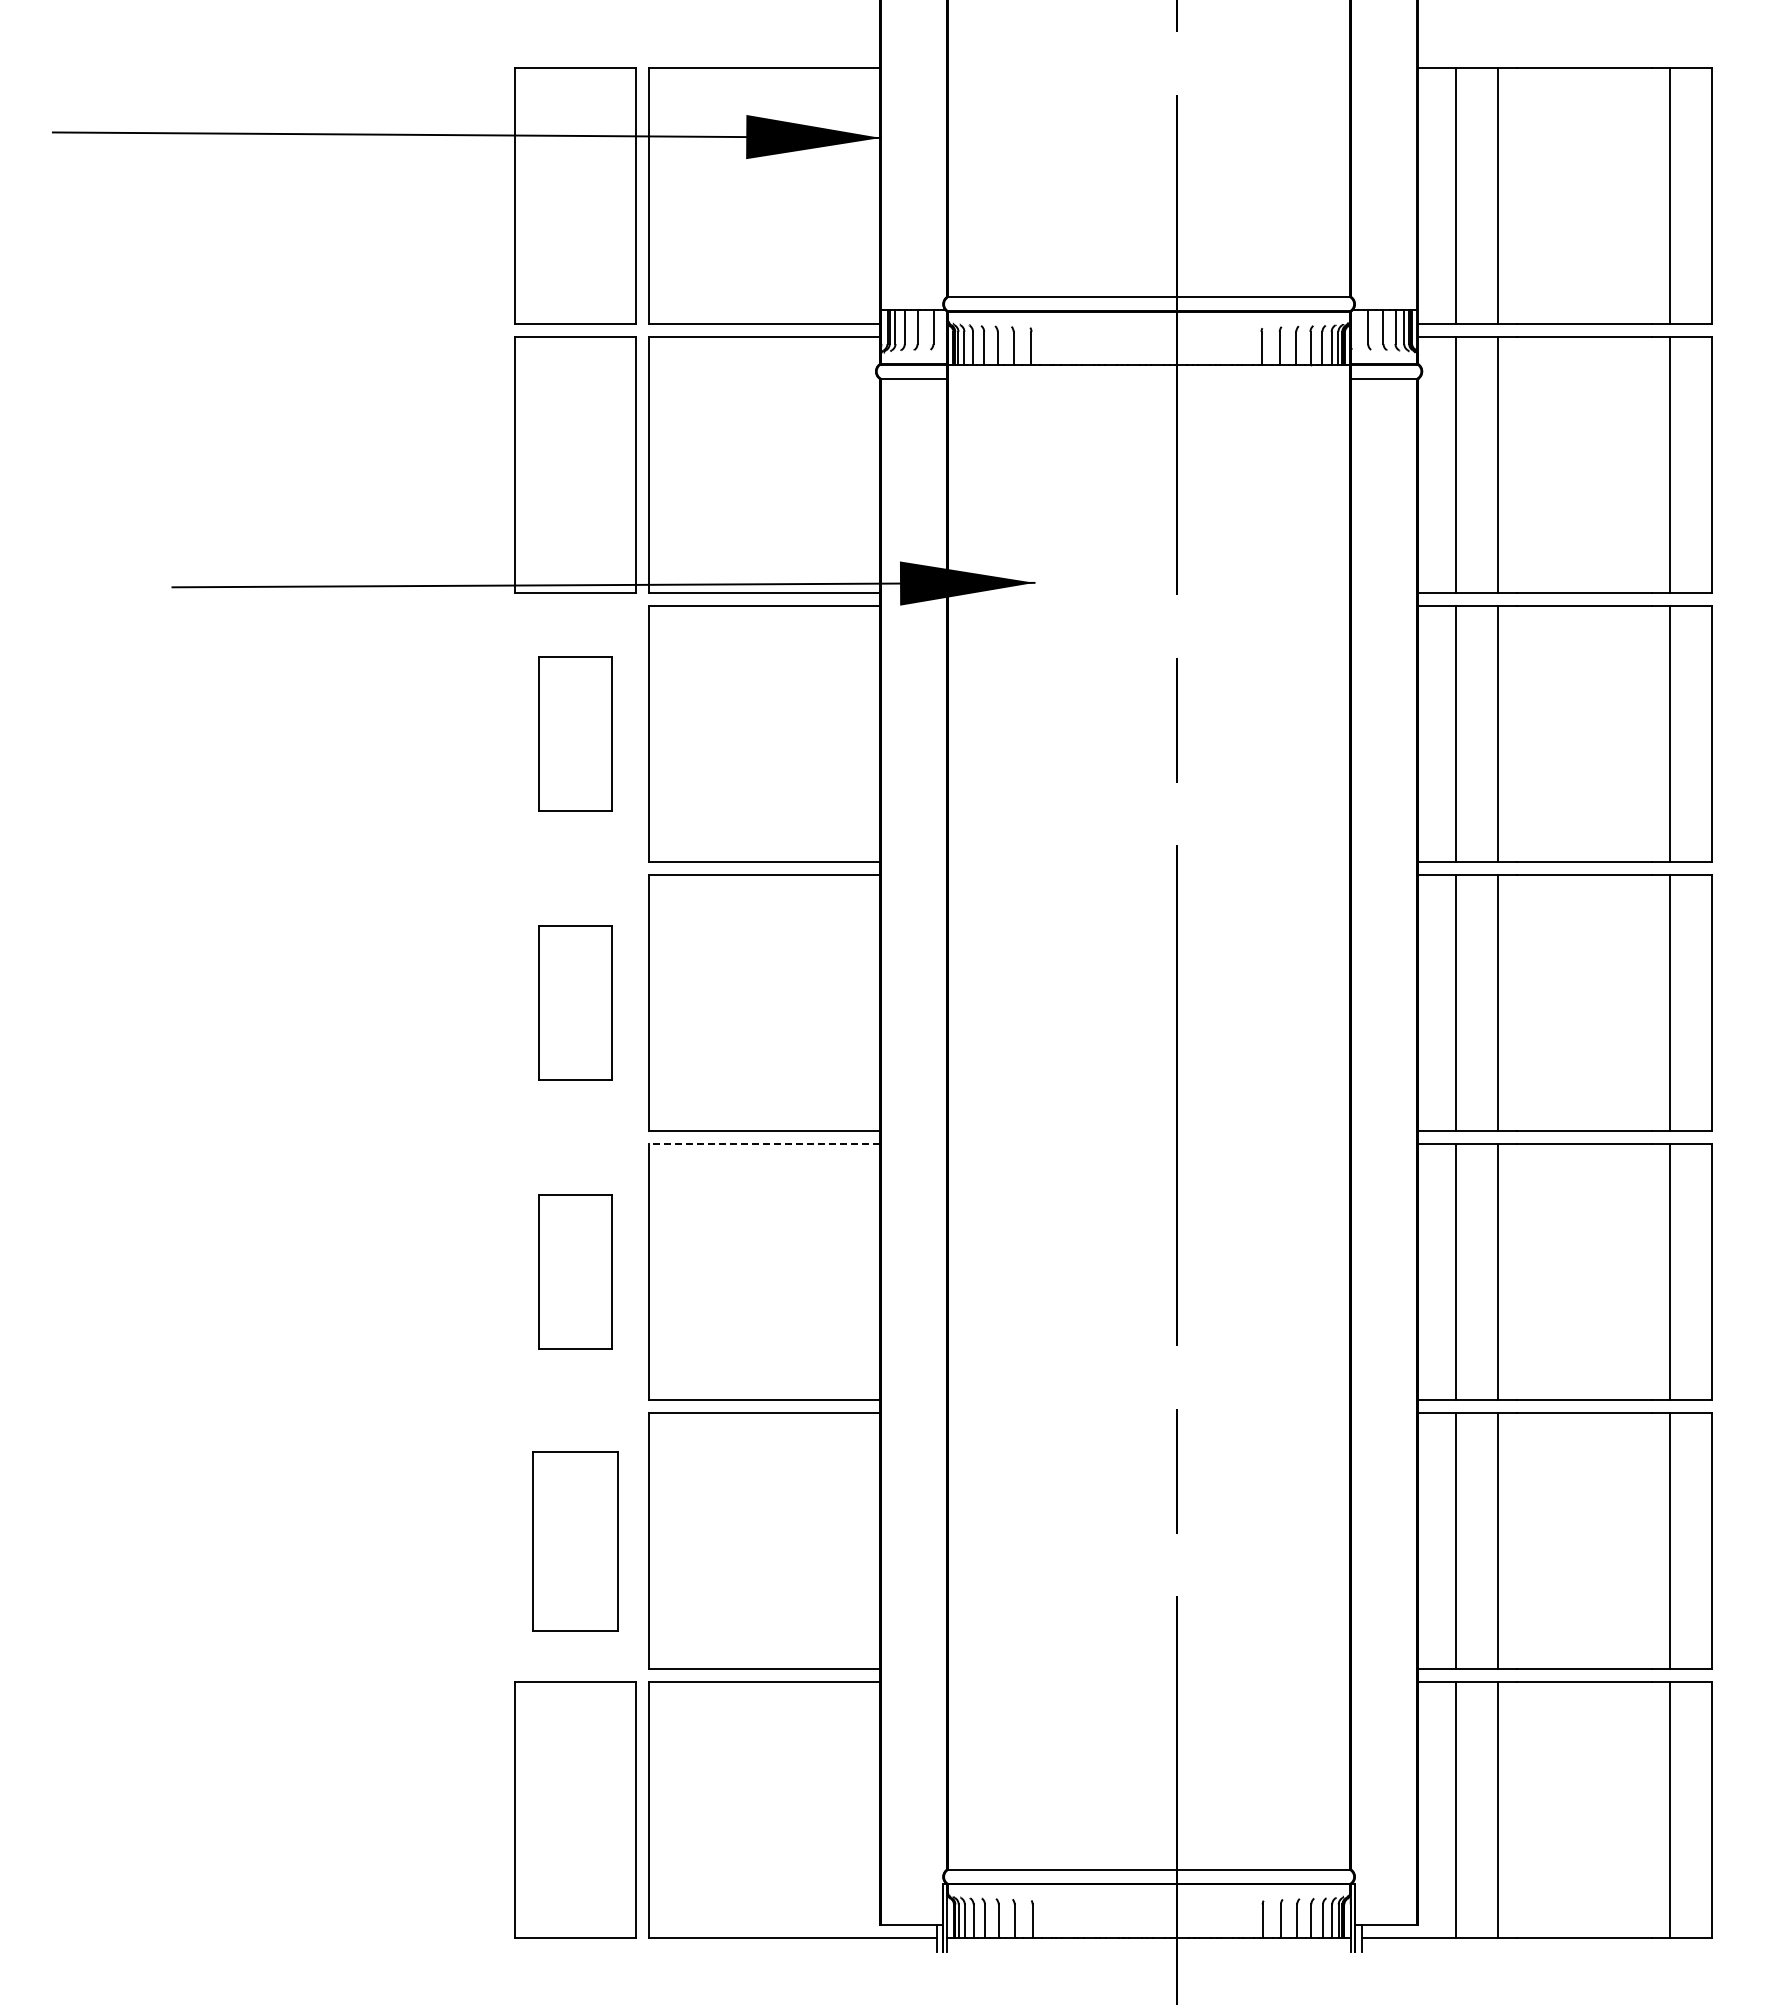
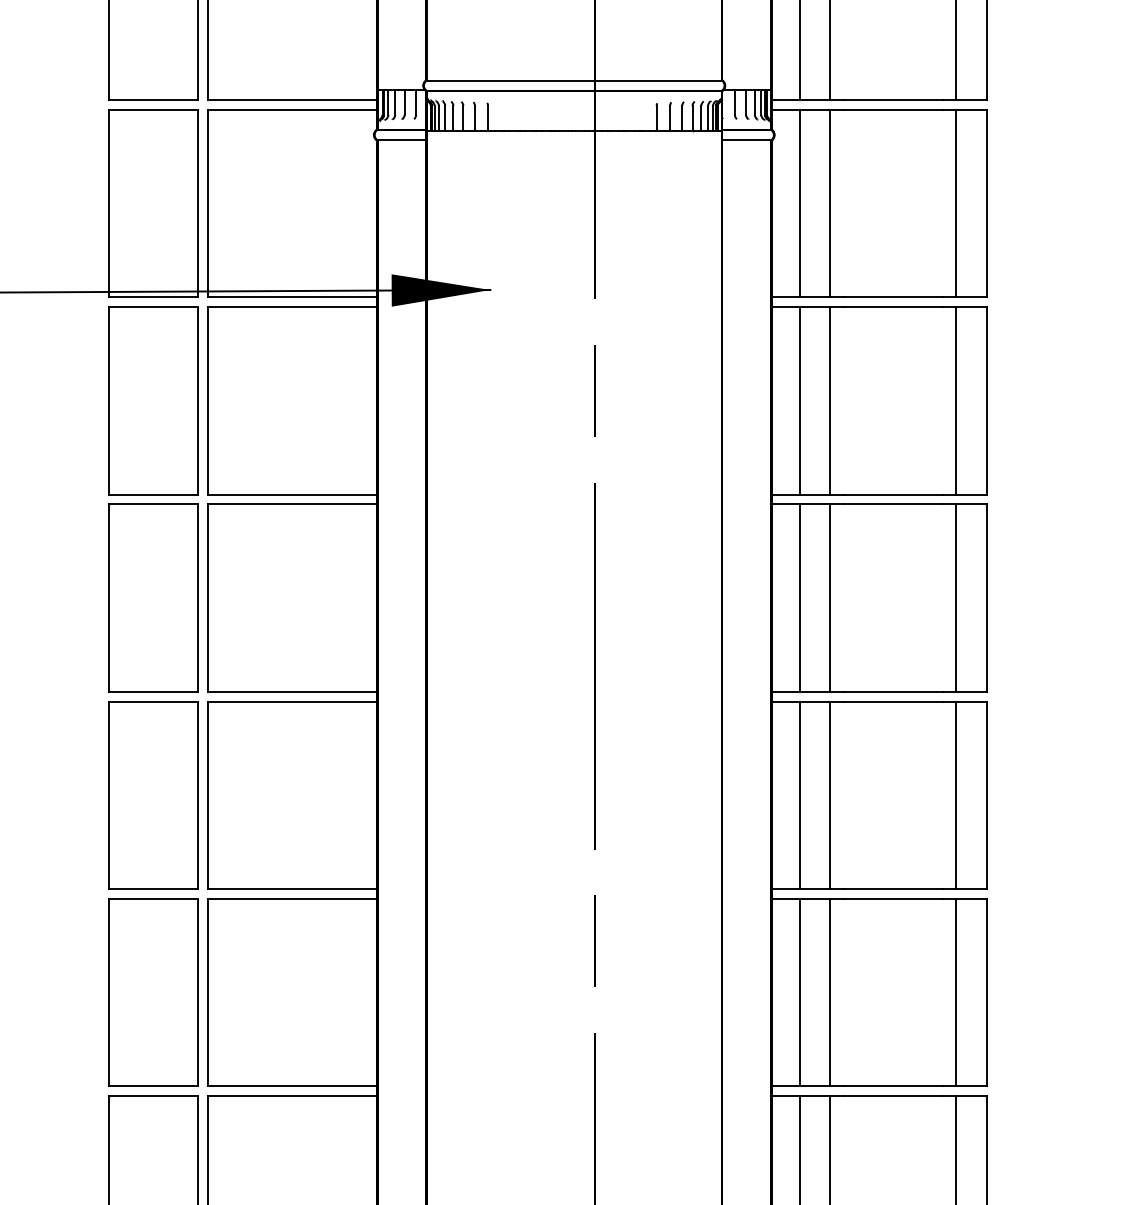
part: (575, 733) -> (153, 400), size x1.67
part: (575, 1002) -> (153, 597), size x1.67
line: (764, 1144) -> (292, 701), dashed -> solid
part: (575, 1271) -> (153, 794), size x1.67
part: (575, 1540) -> (153, 992), size x1.43

